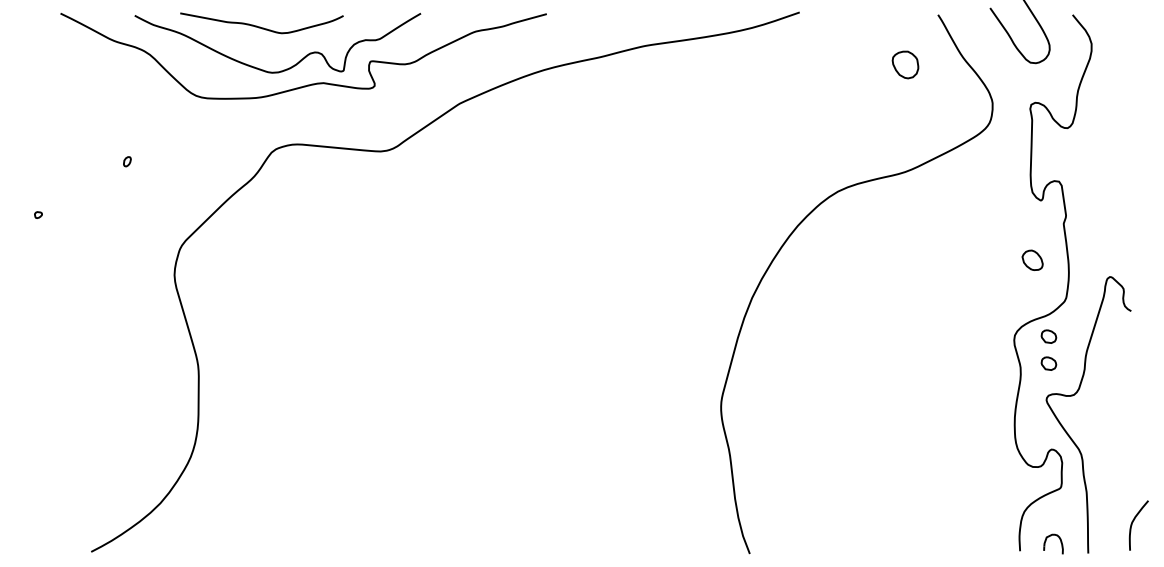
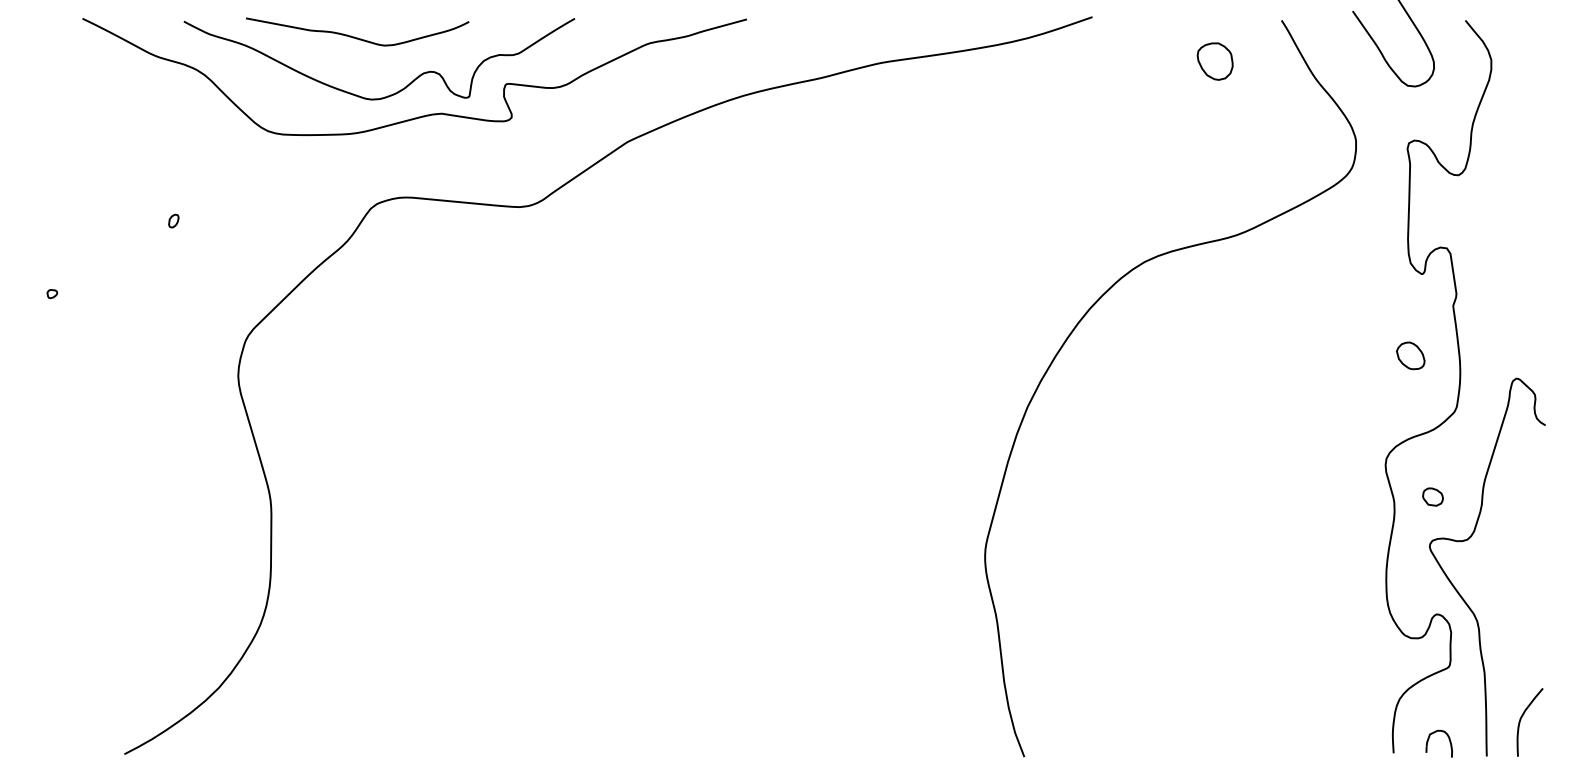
part: (905, 64) -> (1215, 60), moved
part: (1048, 336) -> (1432, 459), removed
curve: (1133, 522) -> (1522, 718), moved

